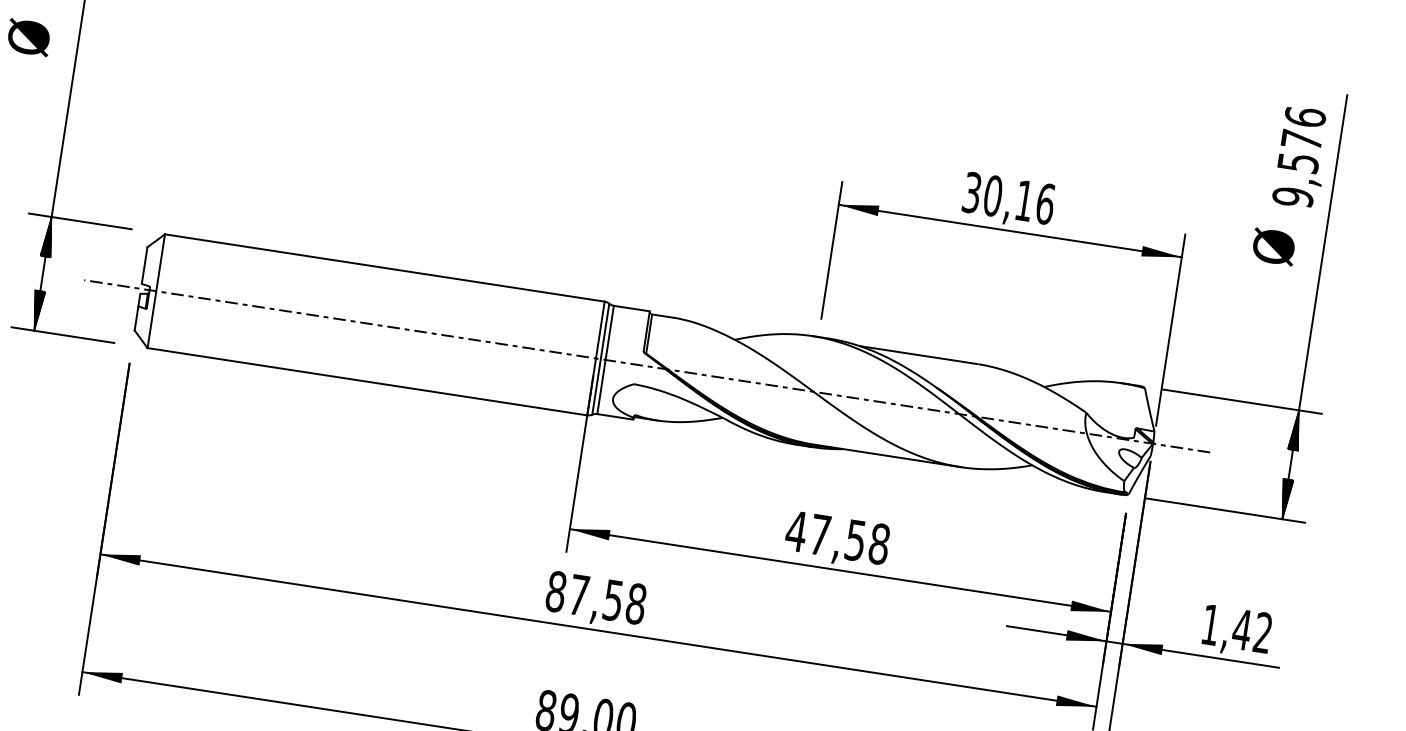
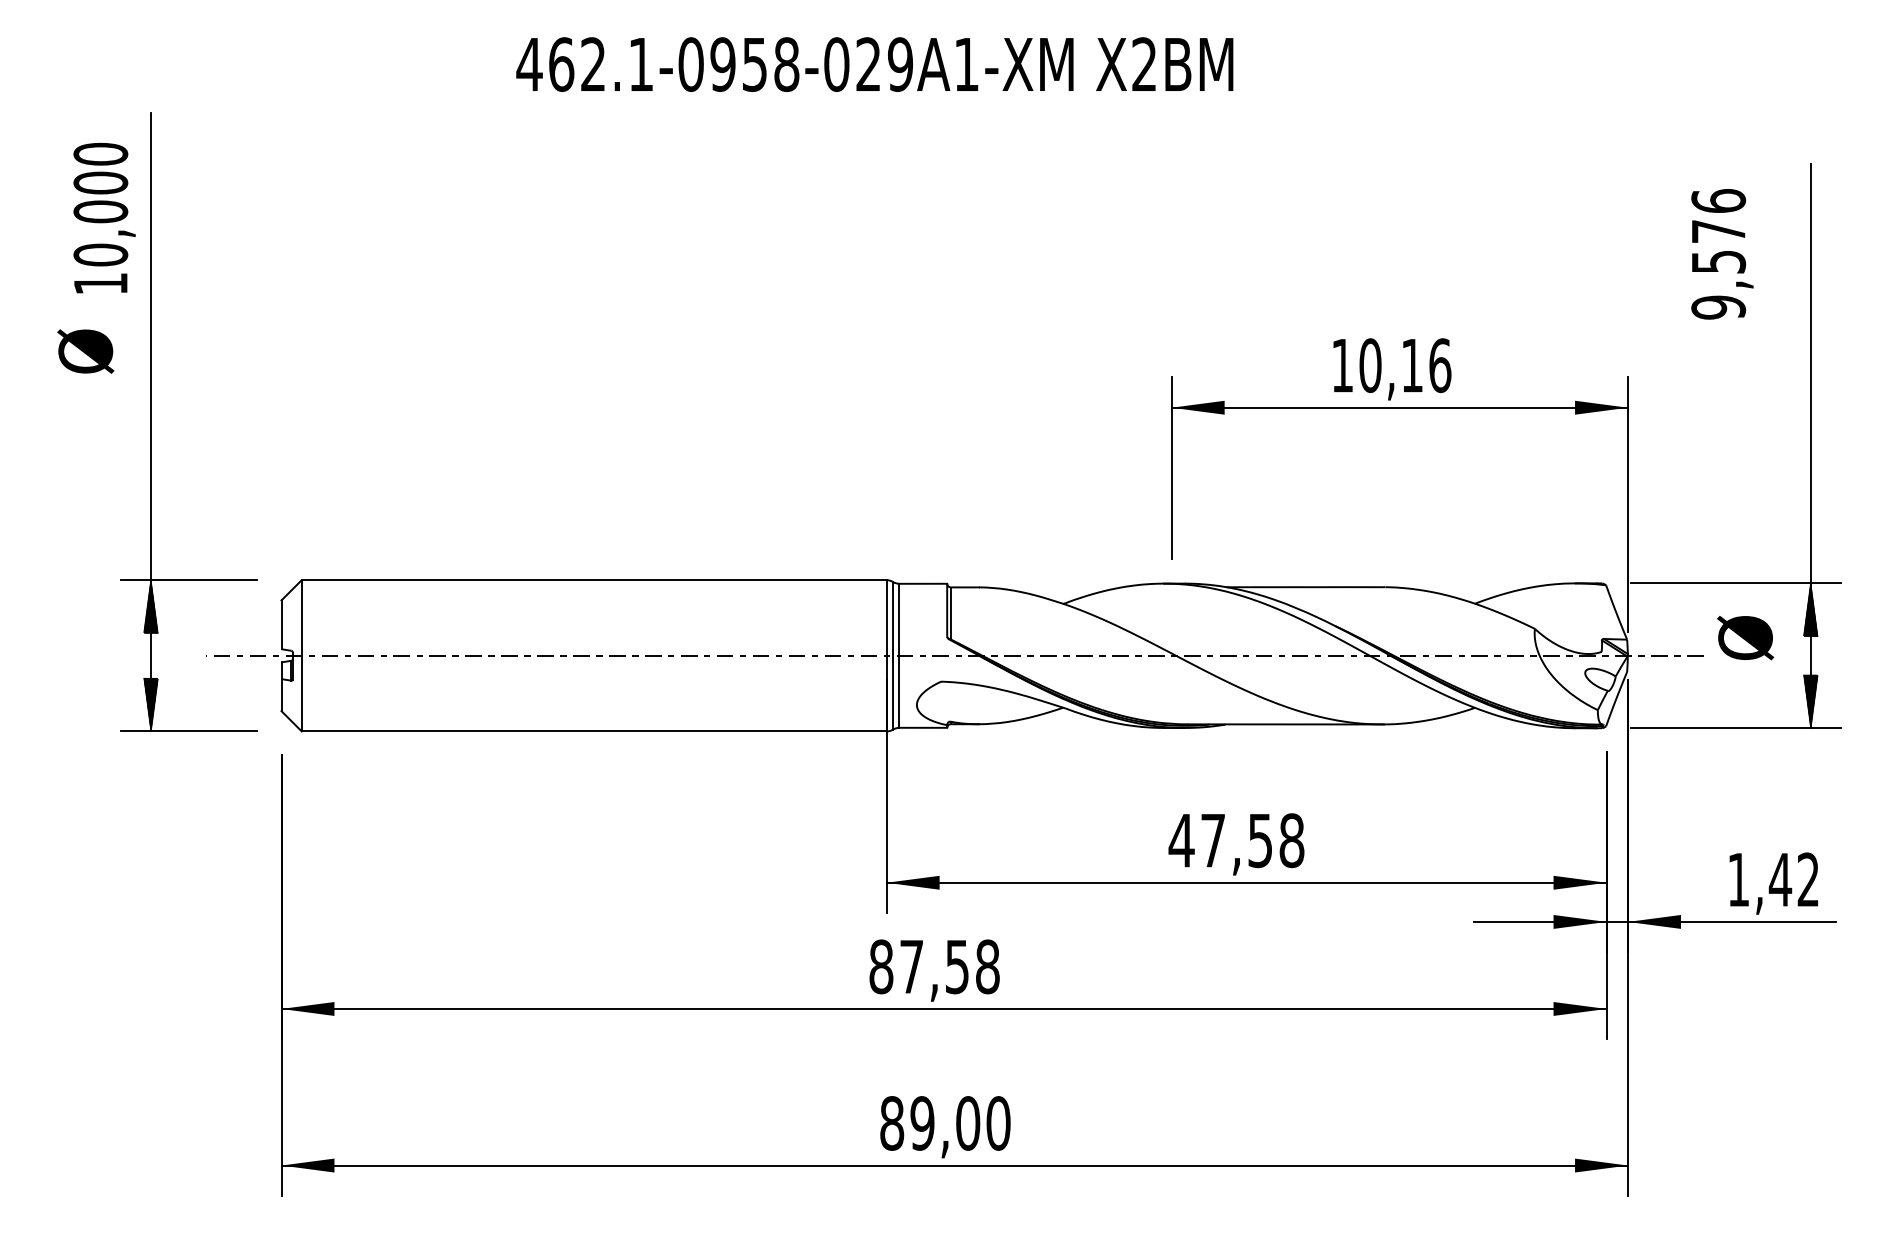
text: (1302, 157) -> (1722, 254), moved
text: (972, 192) -> (1342, 365), 30,16 -> 10,16
text: (1273, 247) -> (1745, 638), moved

